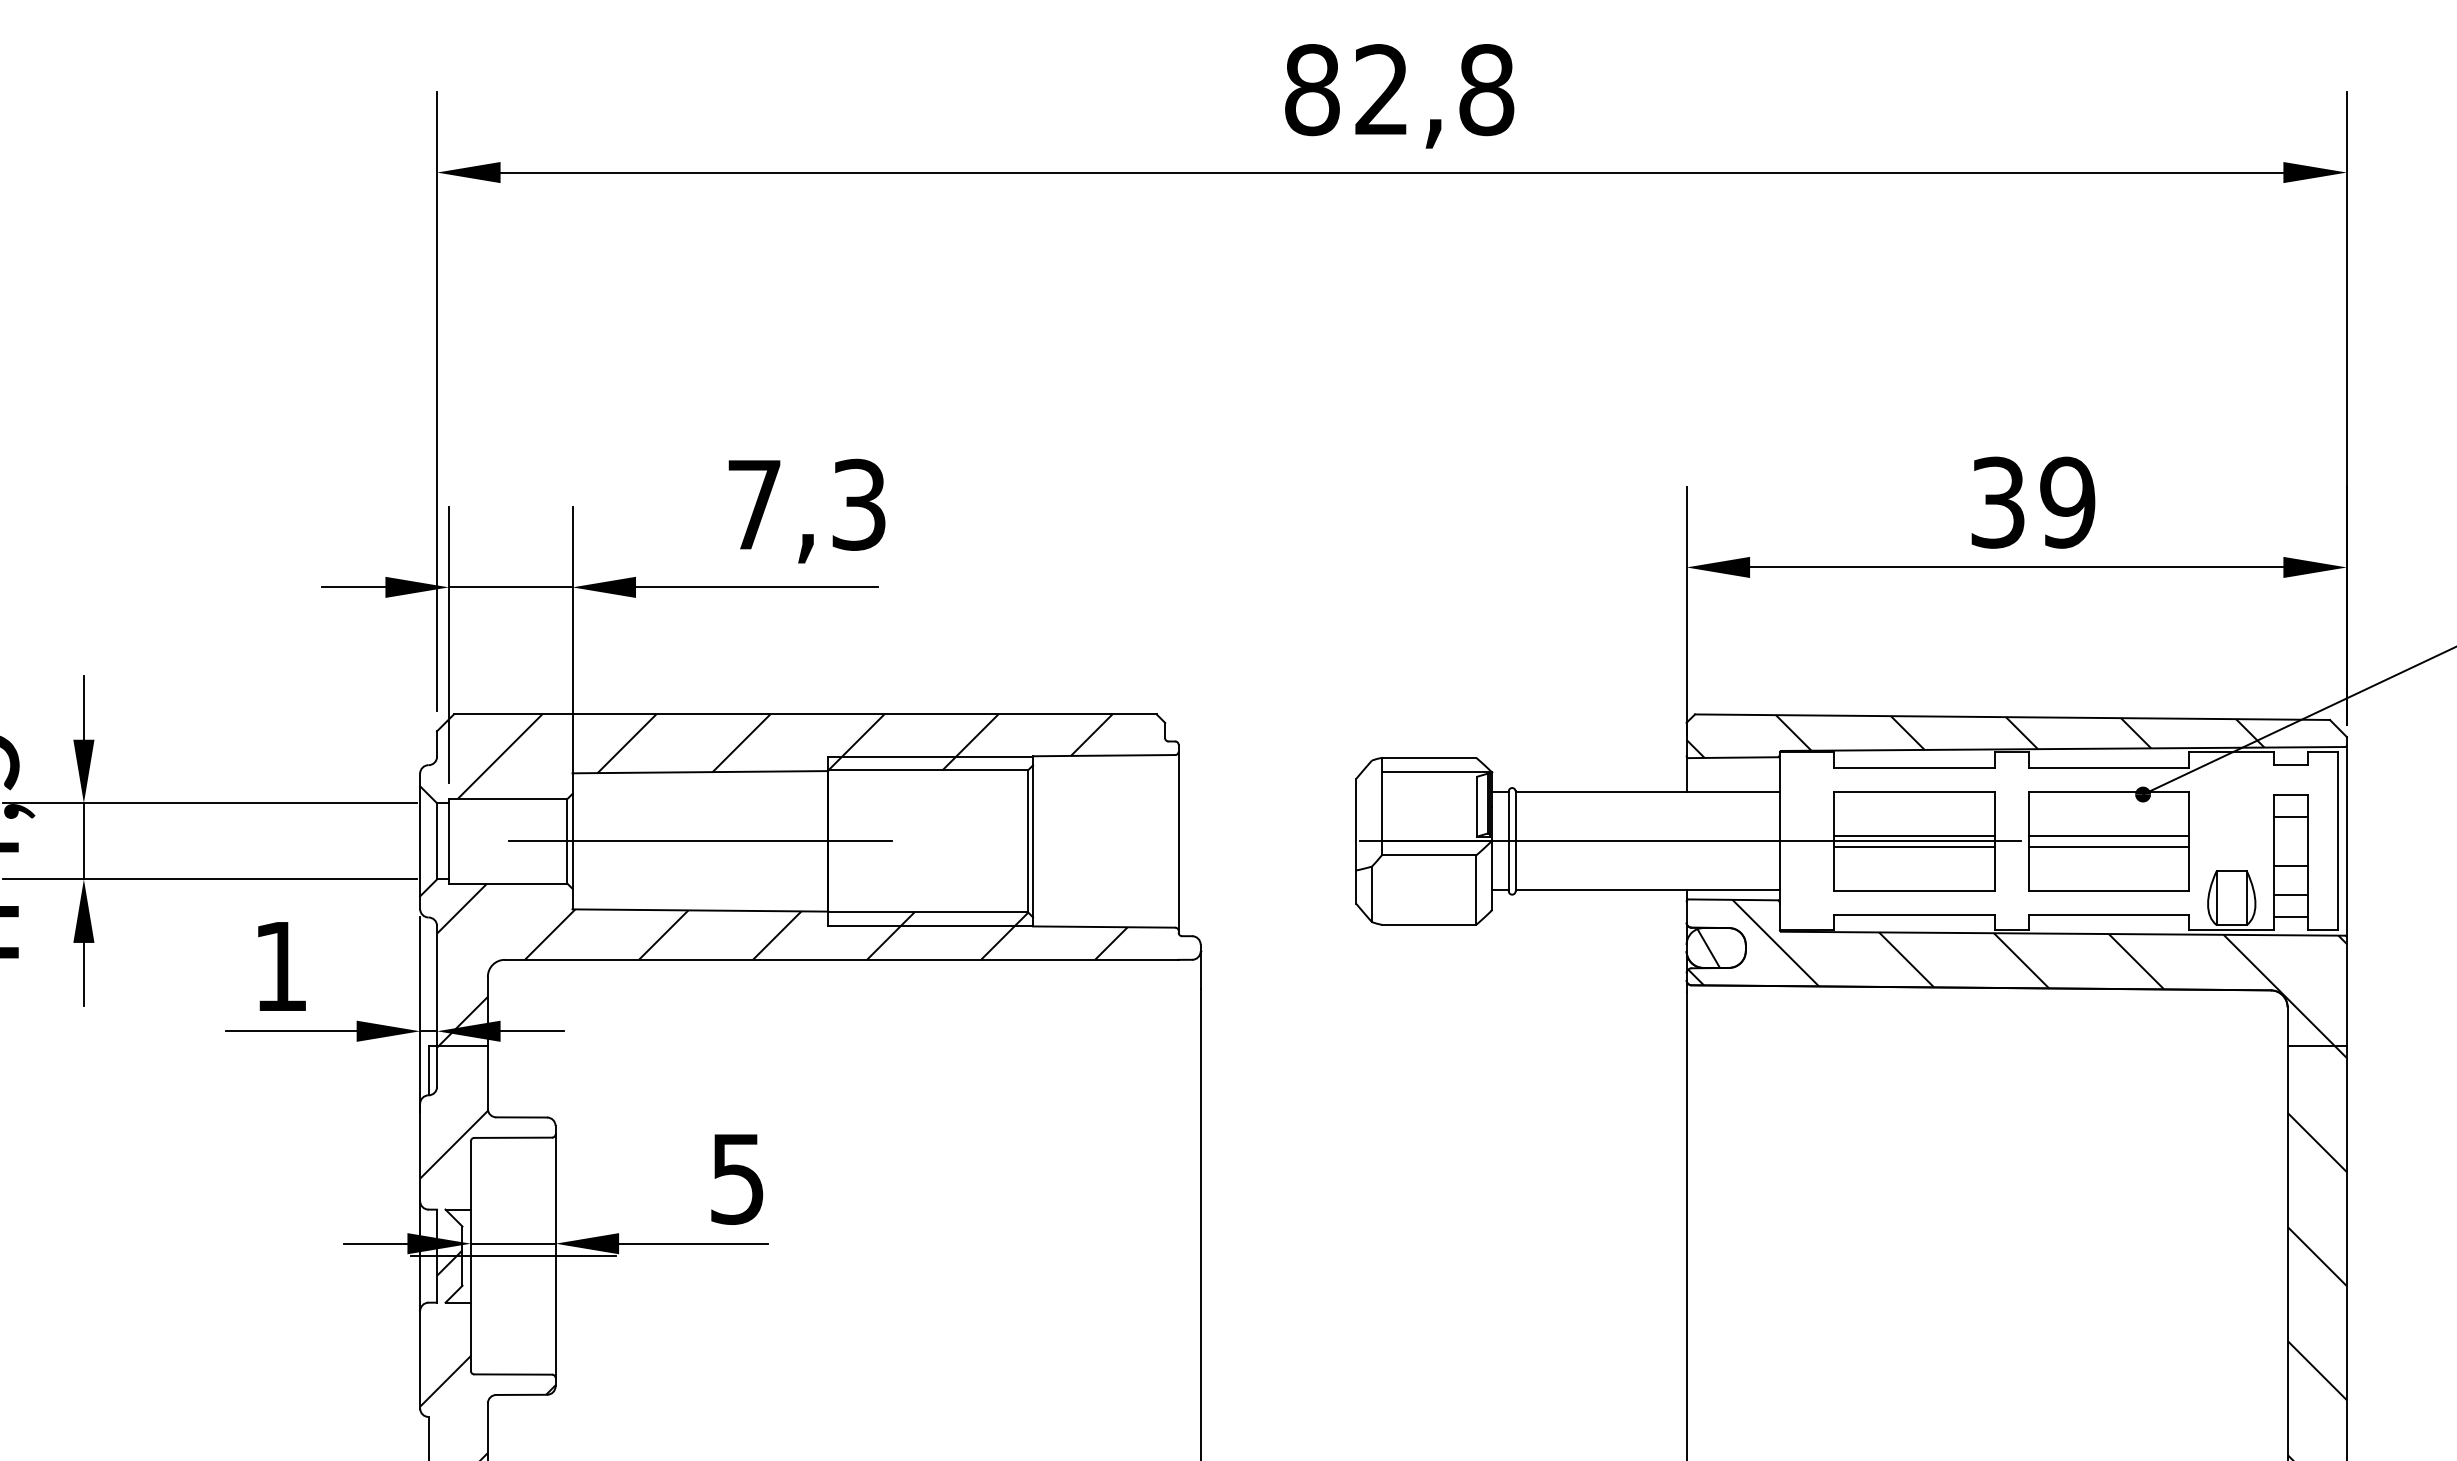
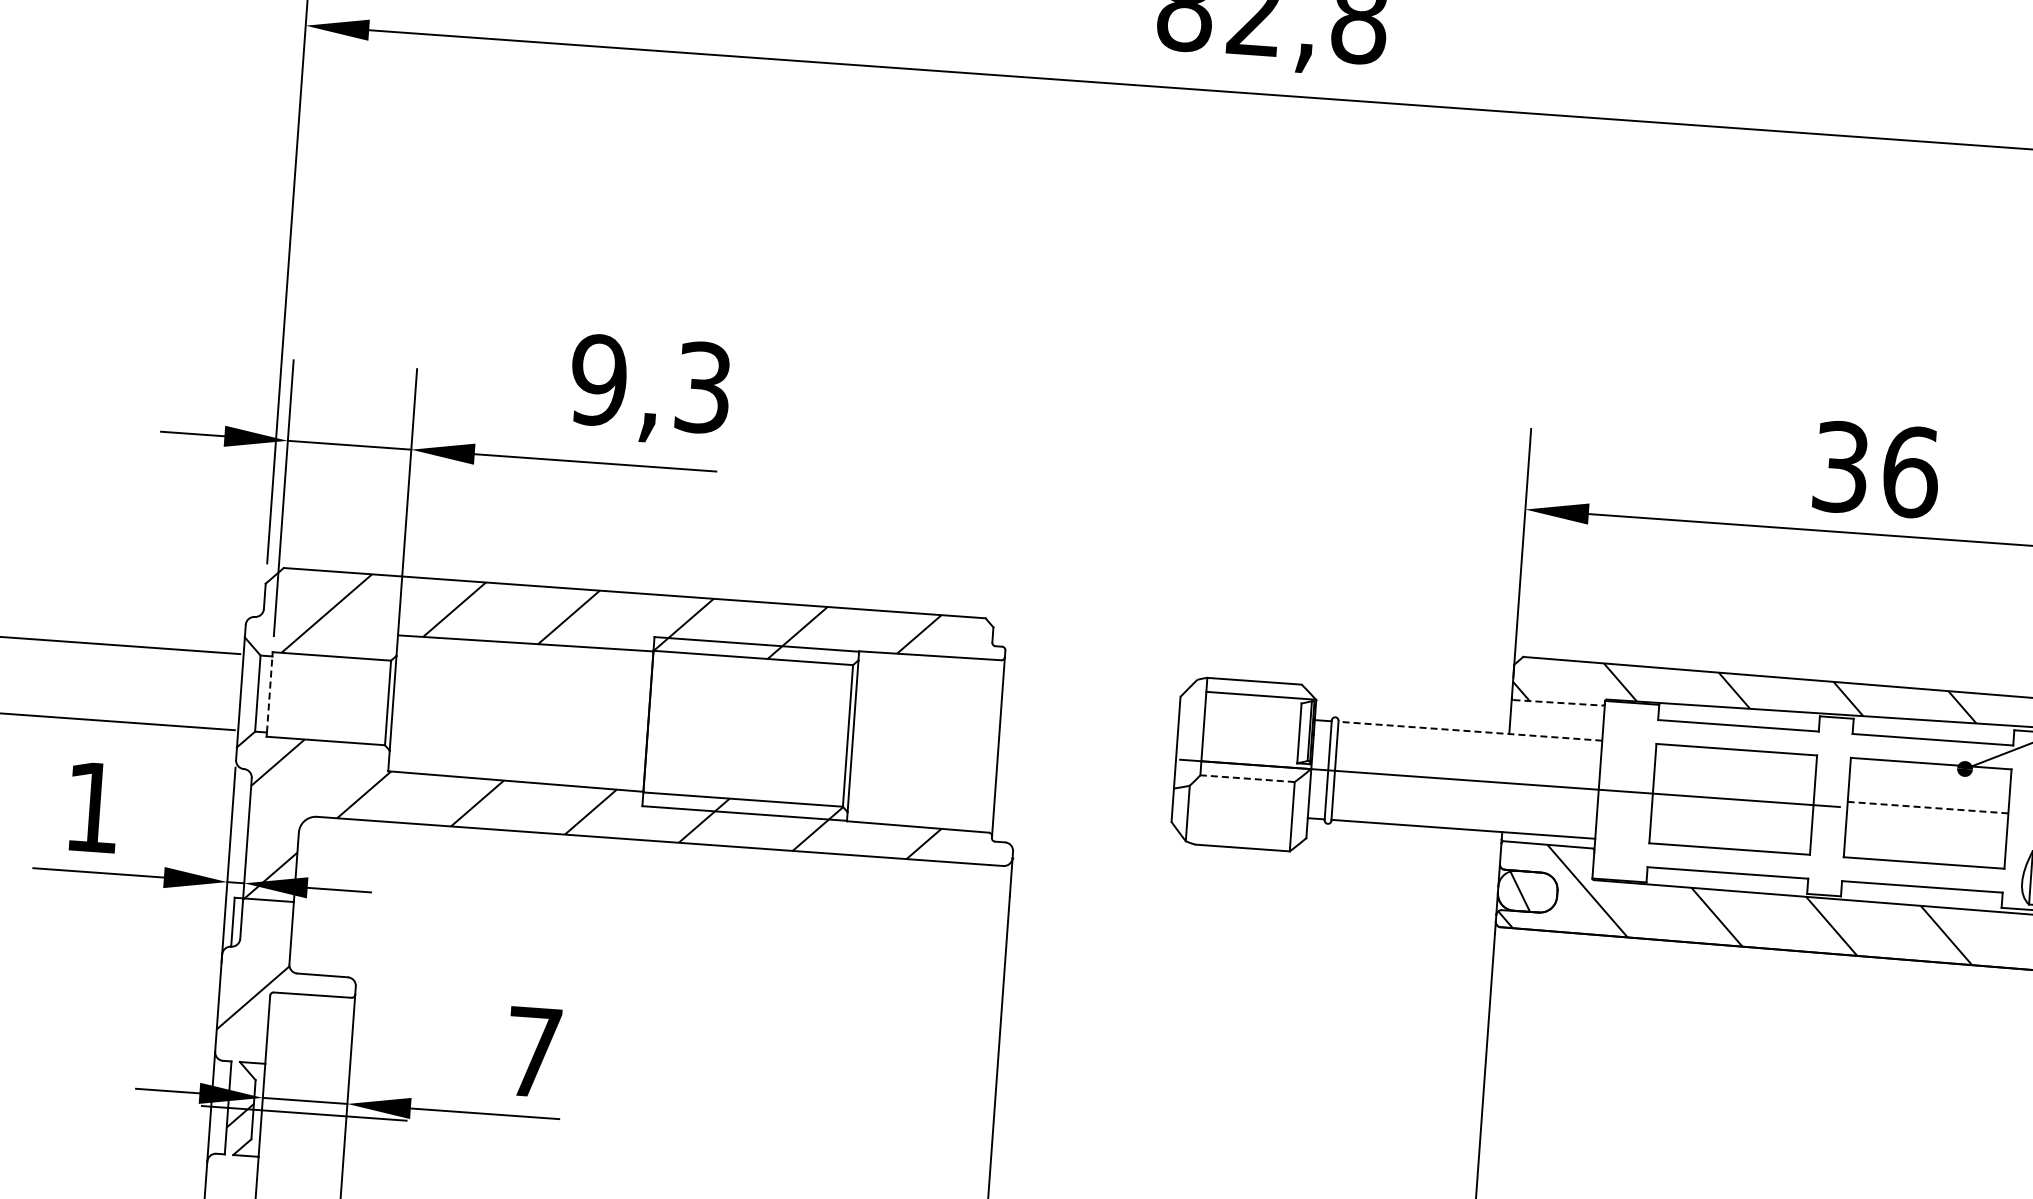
text: (2068, 502) -> (1911, 471), 39 -> 36
text: (753, 504) -> (597, 379), 7,3 -> 9,3
line: (1733, 757) -> (1558, 702), solid -> dashed
line: (1647, 792) -> (1470, 731), solid -> dashed
line: (1913, 835) -> (1732, 793), removed
line: (2108, 835) -> (1927, 807), solid -> dashed
line: (448, 840) -> (269, 693), solid -> dashed
line: (700, 841) -> (520, 712), removed
line: (1913, 847) -> (1731, 805), removed
line: (2108, 847) -> (1926, 819), removed
line: (1428, 855) -> (1247, 778), solid -> dashed
text: (737, 1179) -> (533, 1052), 5 -> 7

